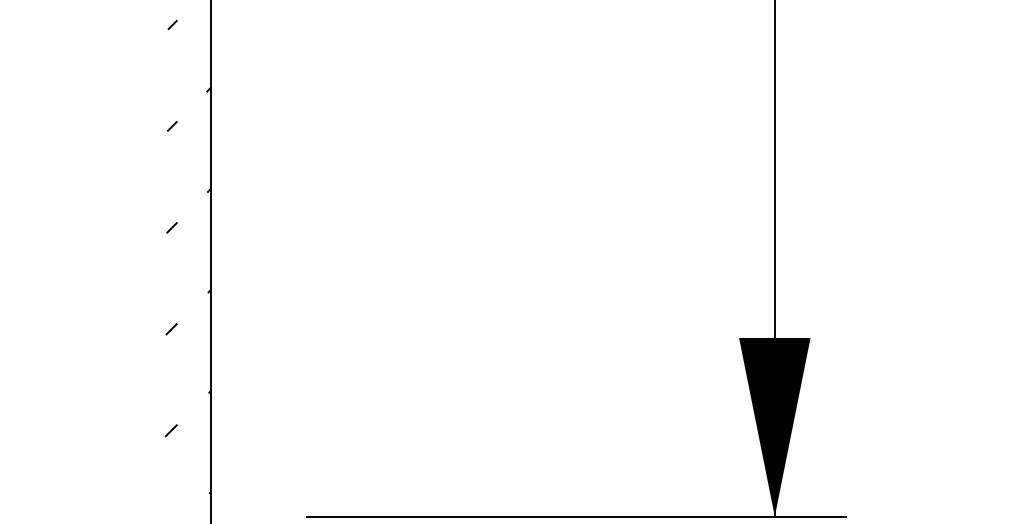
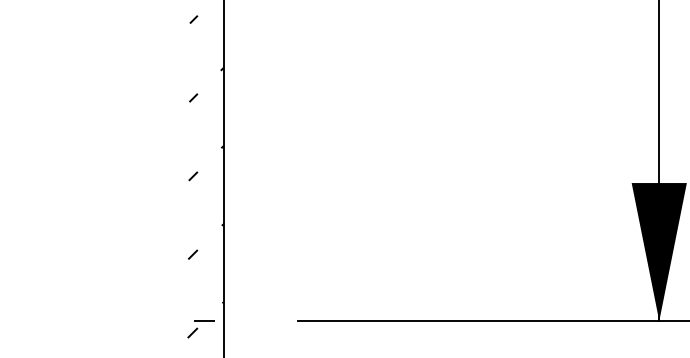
line: (186, 516) -> (204, 320), added

